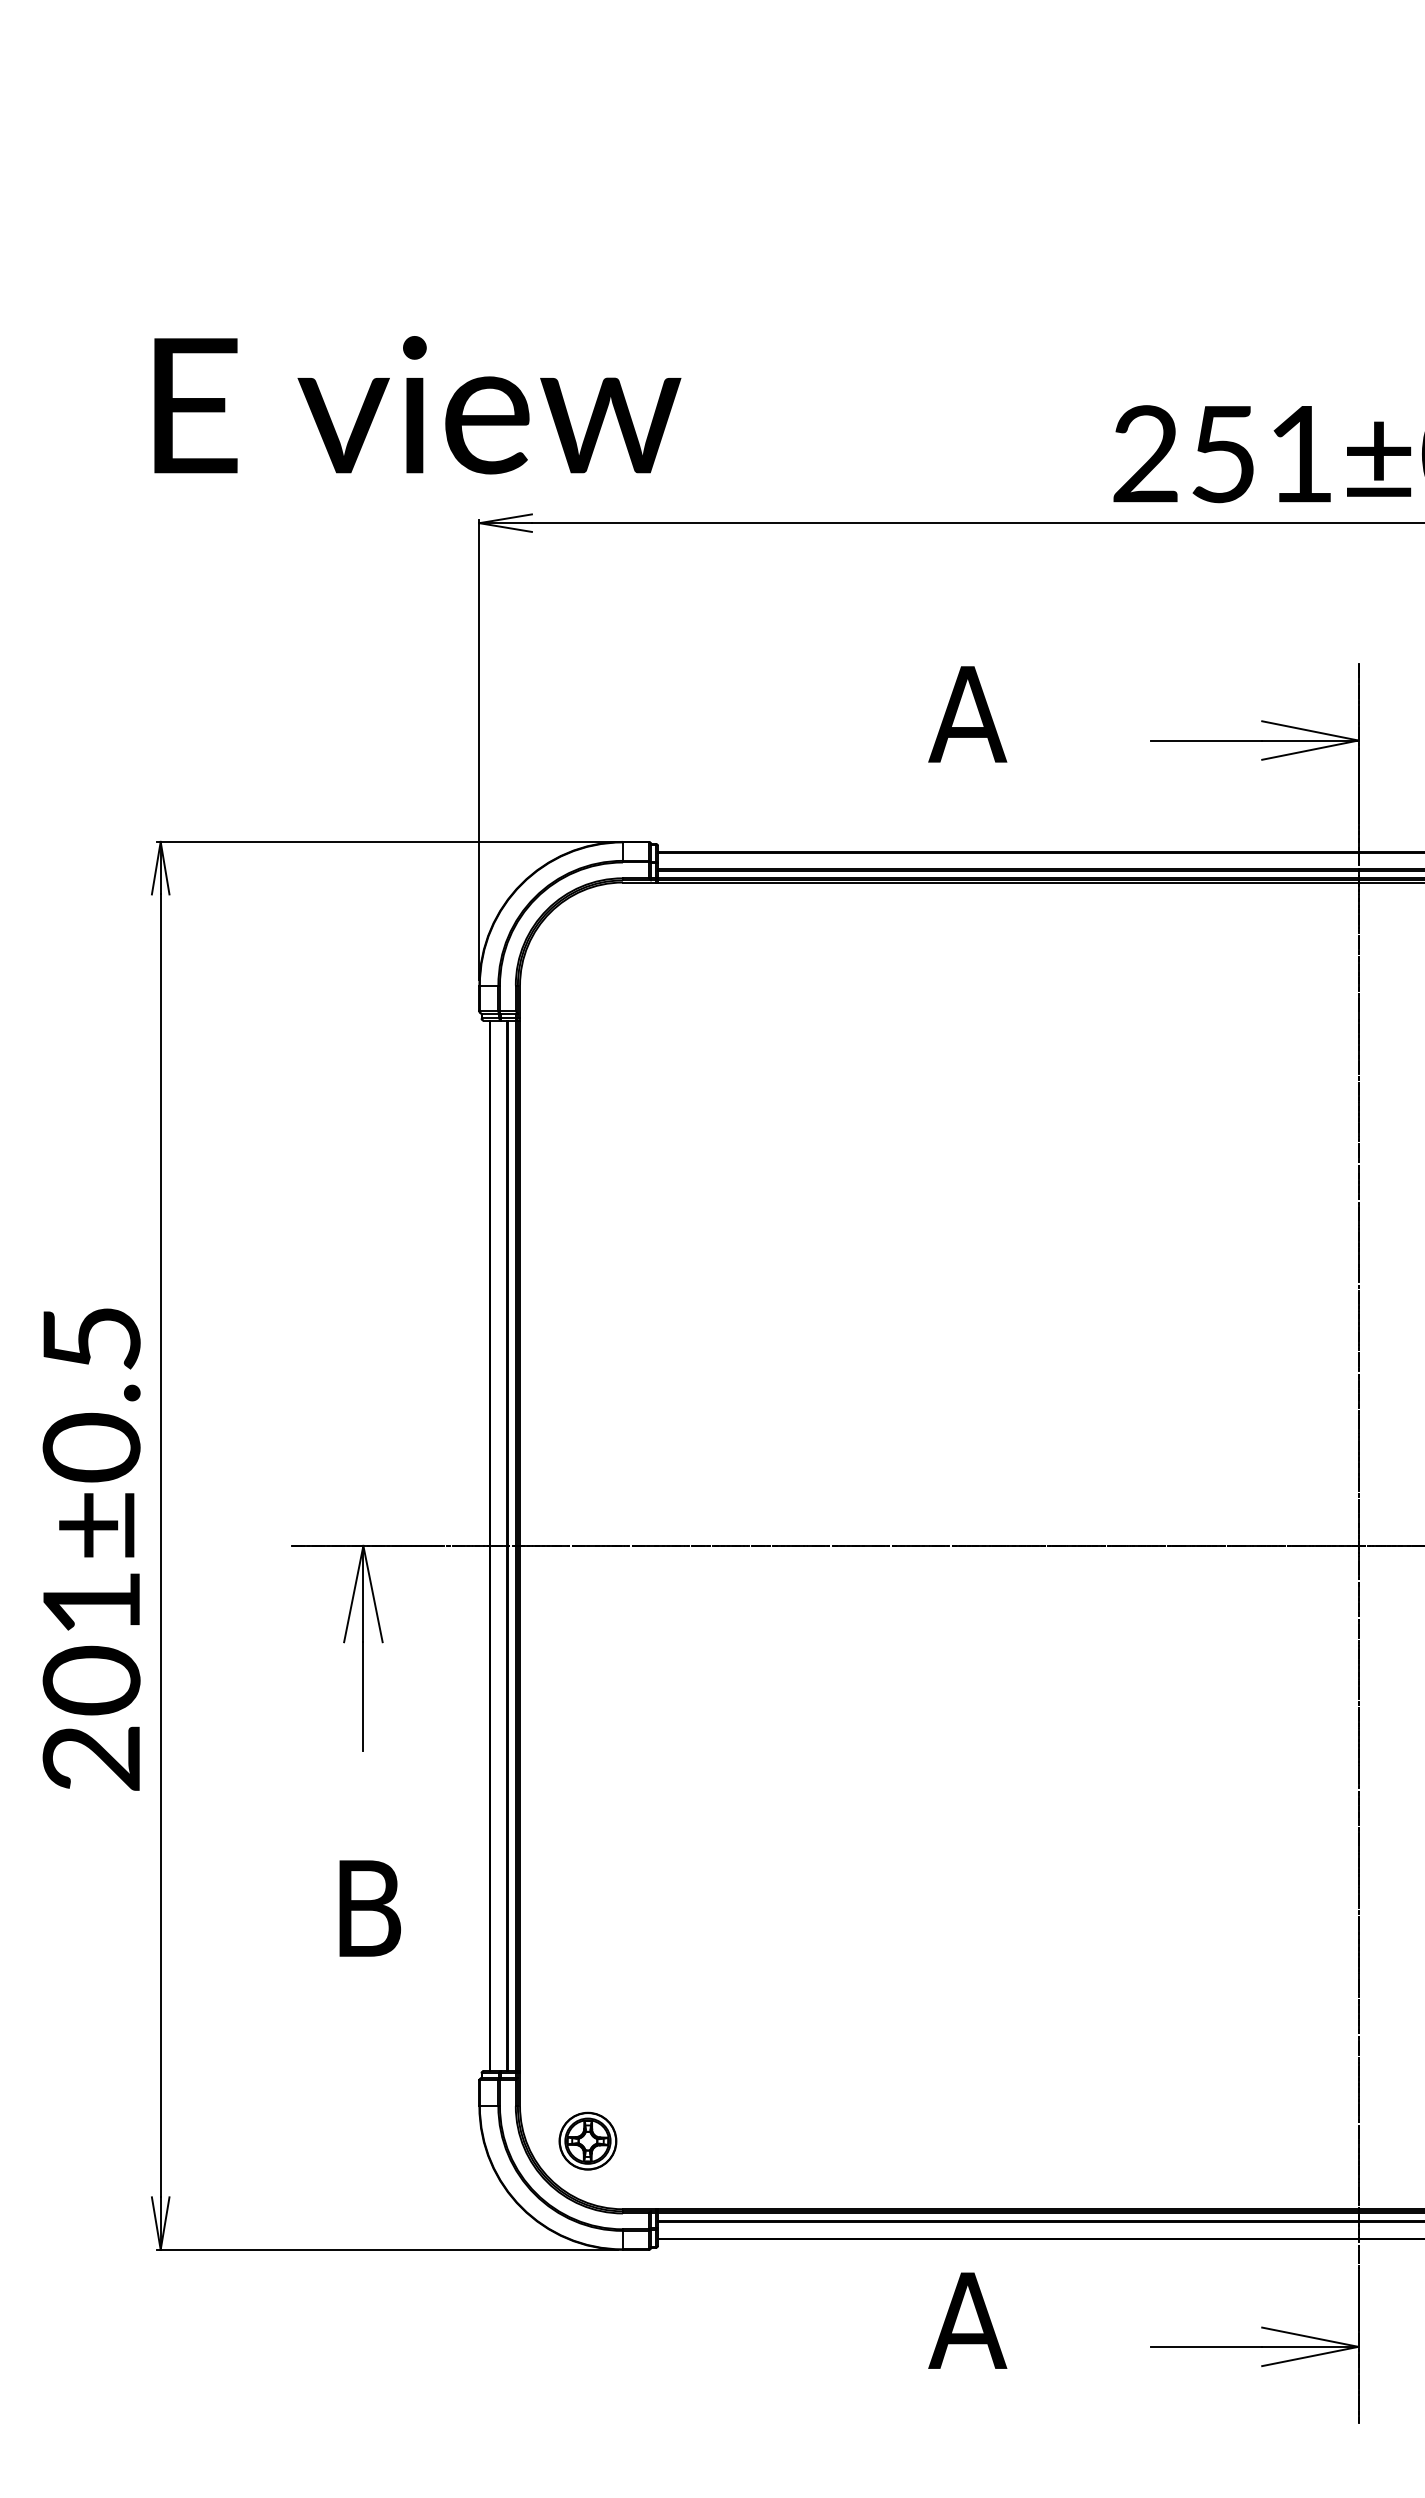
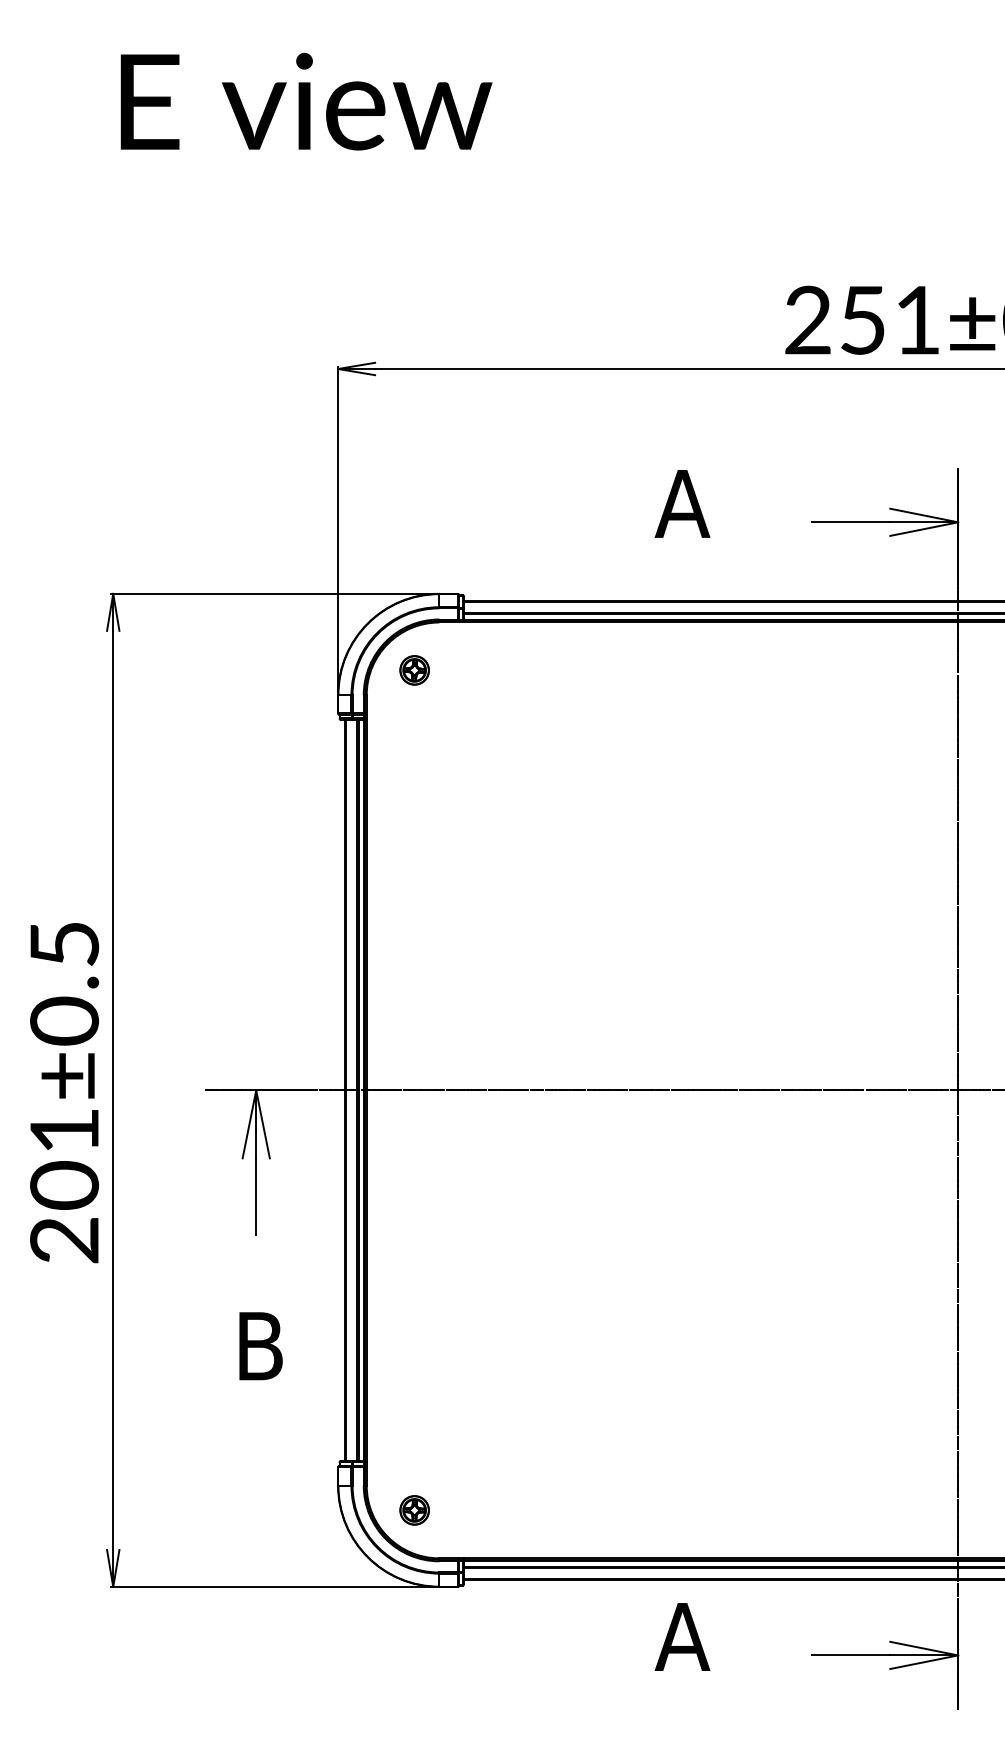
text: (417, 405) -> (306, 101), moved
part: (587, 950) -> (414, 670), added
part: (587, 2141) -> (414, 1510), size x0.71

